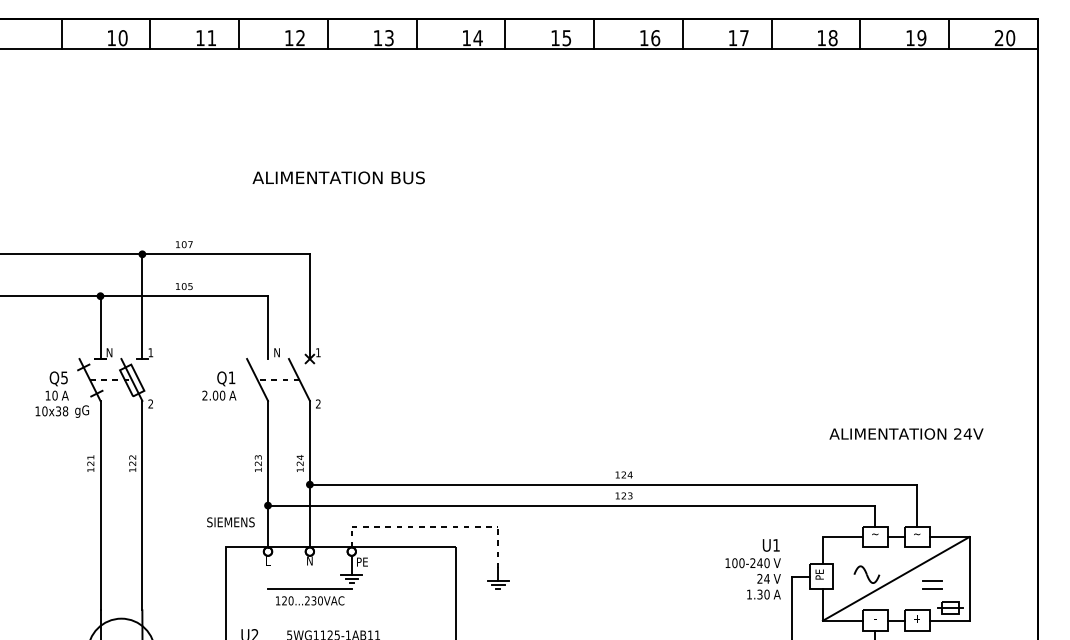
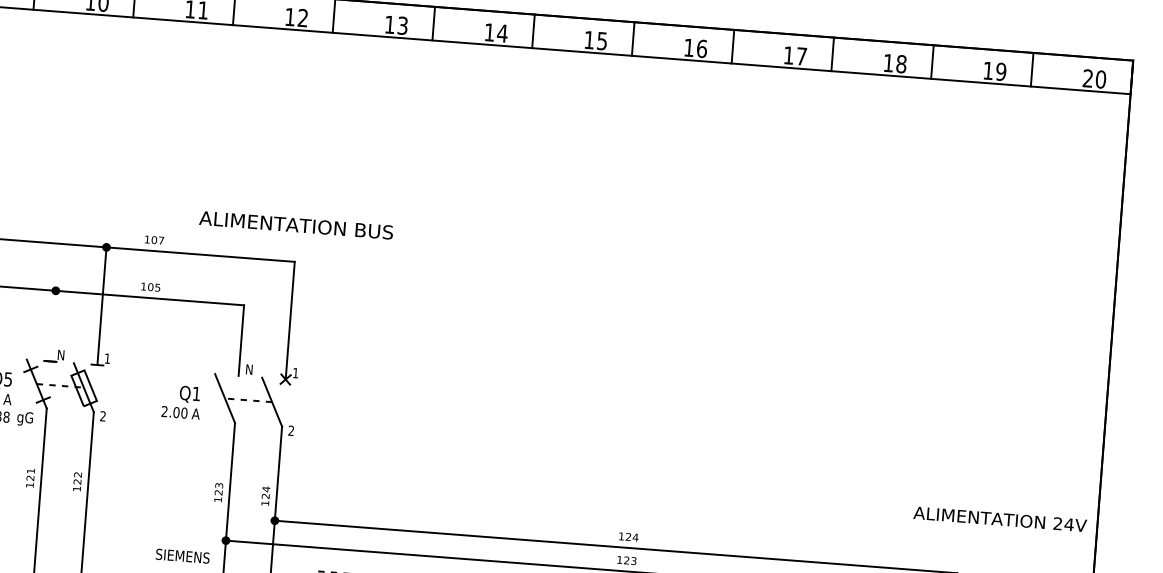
text: (338, 177) -> (296, 224), moved
line: (100, 329) -> (52, 328), removed
text: (906, 433) -> (1000, 518), moved

